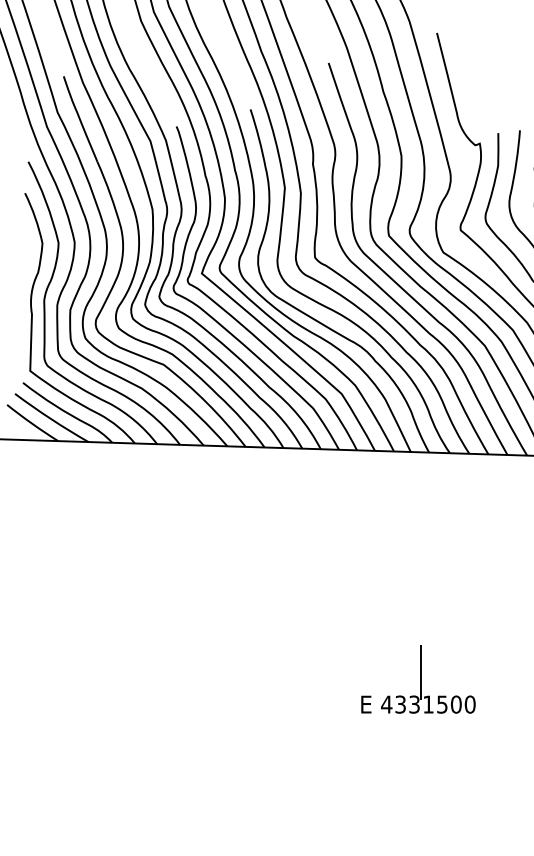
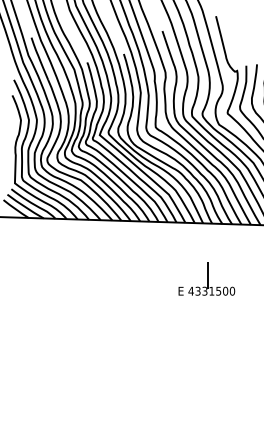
part: (417, 678) -> (206, 278), moved

